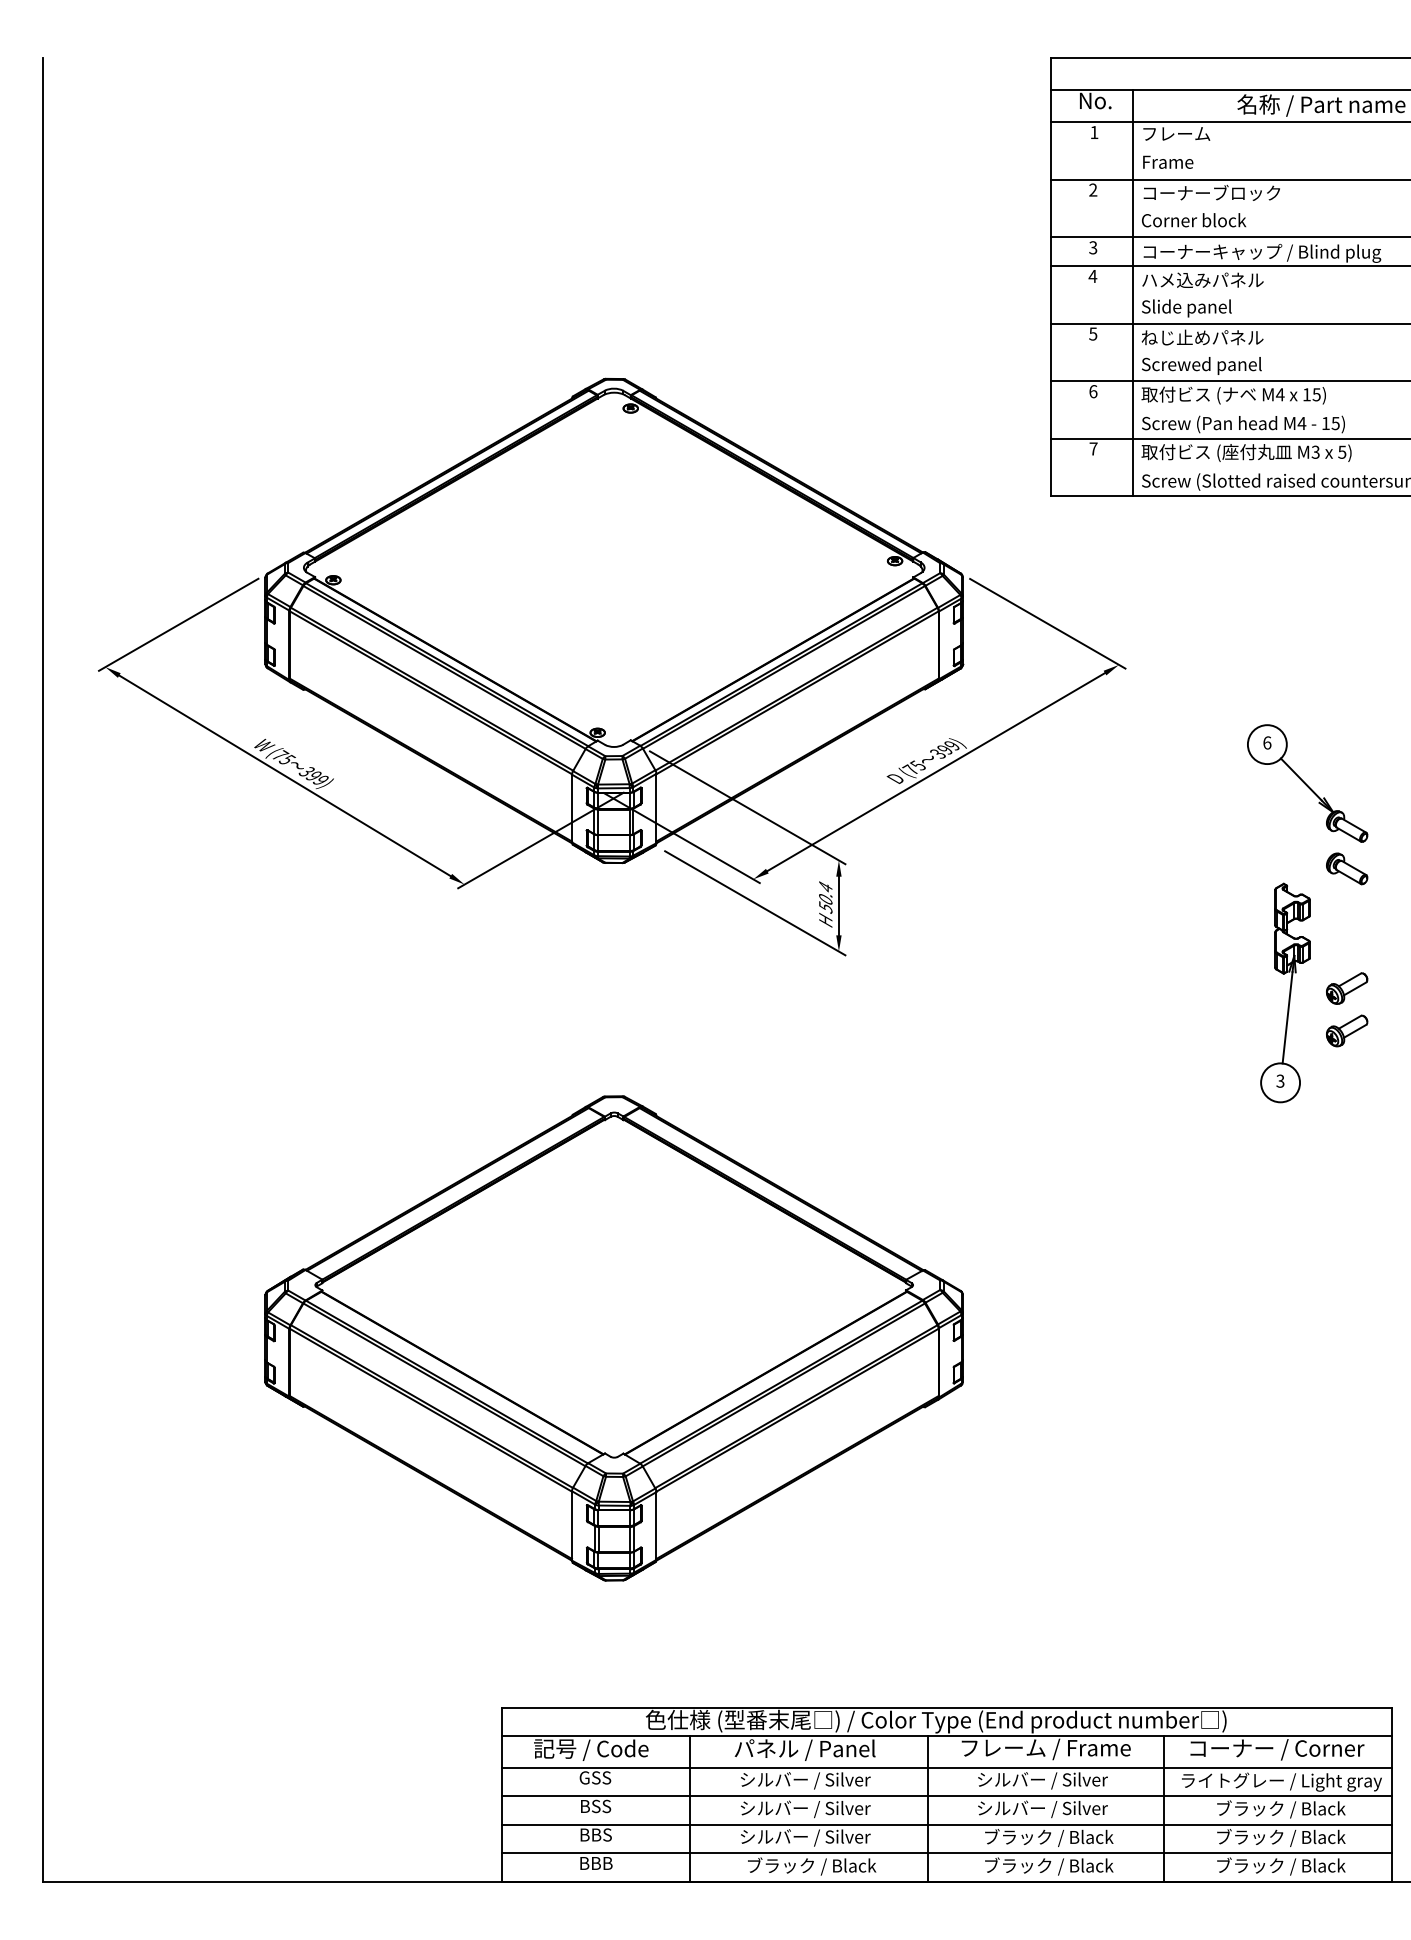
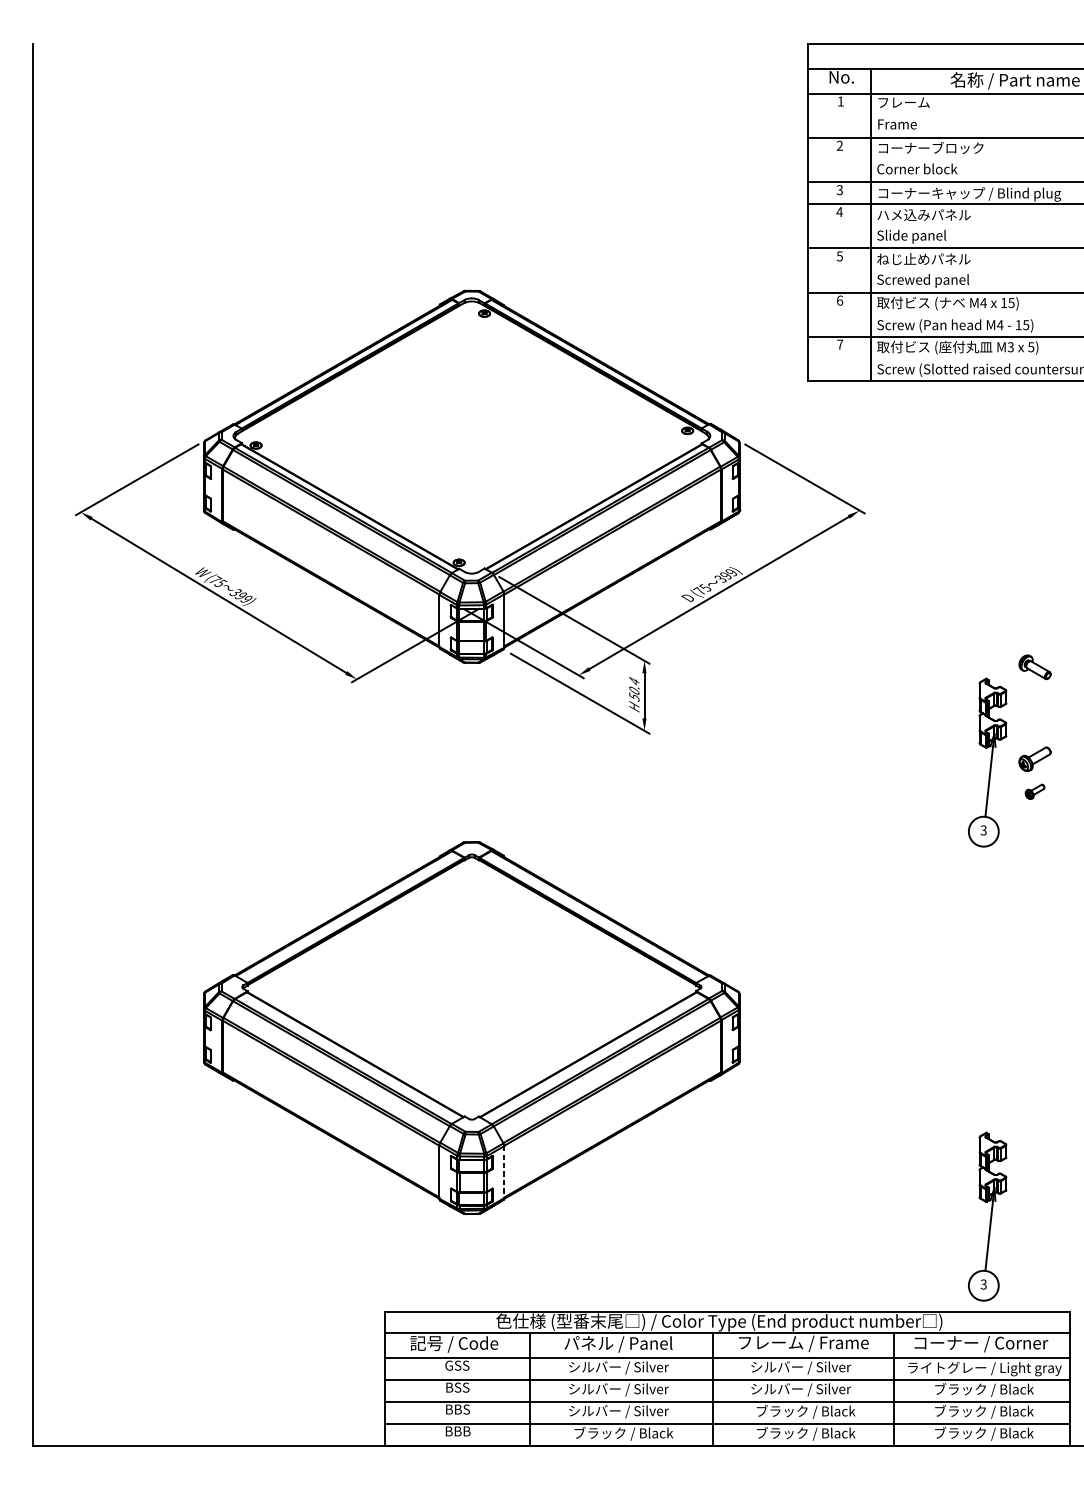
part: (1307, 783) -> (1004, 601), removed
part: (1347, 1030) -> (1035, 791), size x0.6
line: (656, 1525) -> (504, 1171), solid -> dashed
part: (1285, 1583) -> (987, 1216), added

